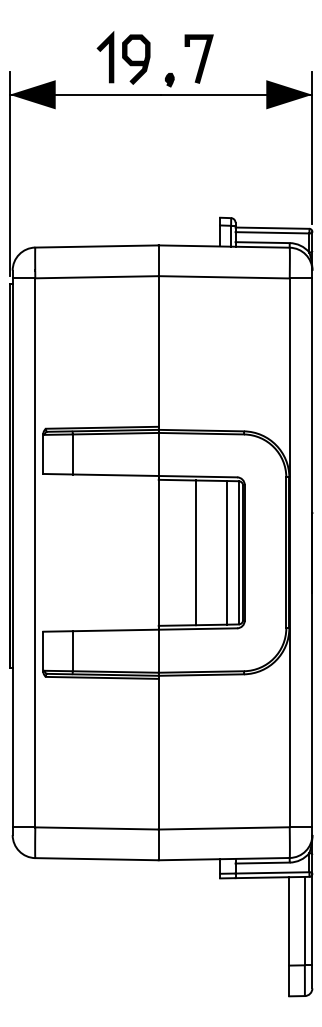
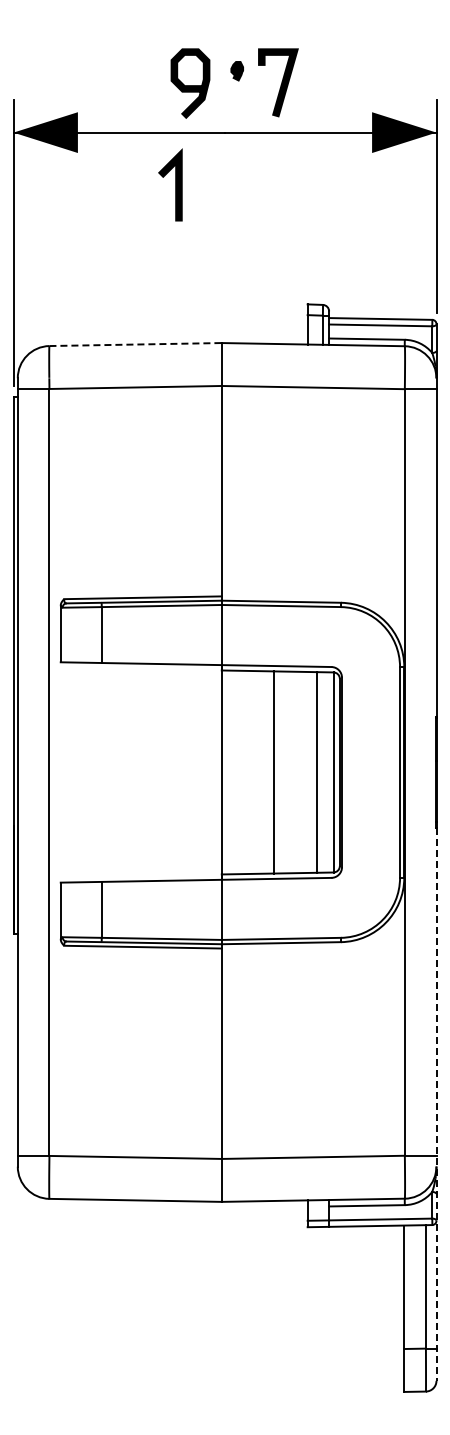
line: (109, 56) -> (175, 184), moved
part: (169, 80) -> (236, 71), moved
line: (97, 246) -> (136, 344), solid -> dashed
line: (312, 790) -> (436, 1104), solid -> dashed

